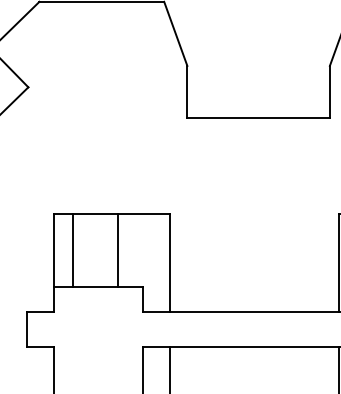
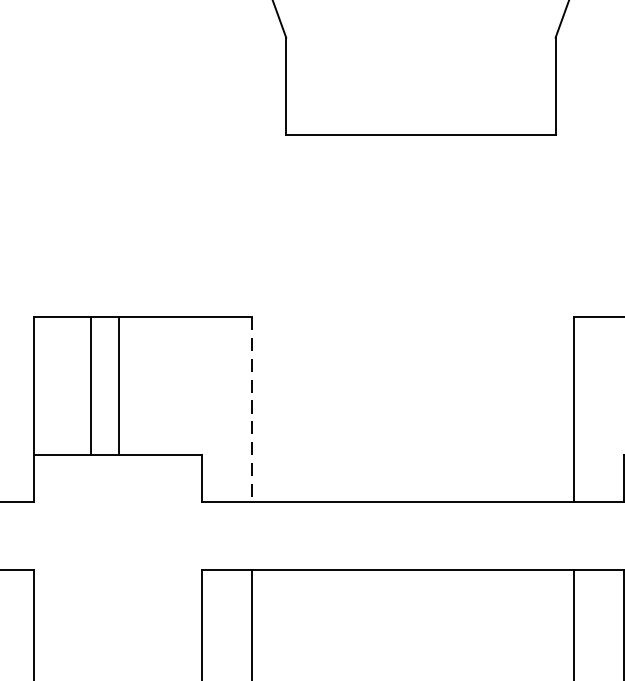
line: (73, 249) -> (91, 384), moved
line: (117, 249) -> (118, 384), moved
line: (169, 262) -> (252, 409), solid -> dashed

